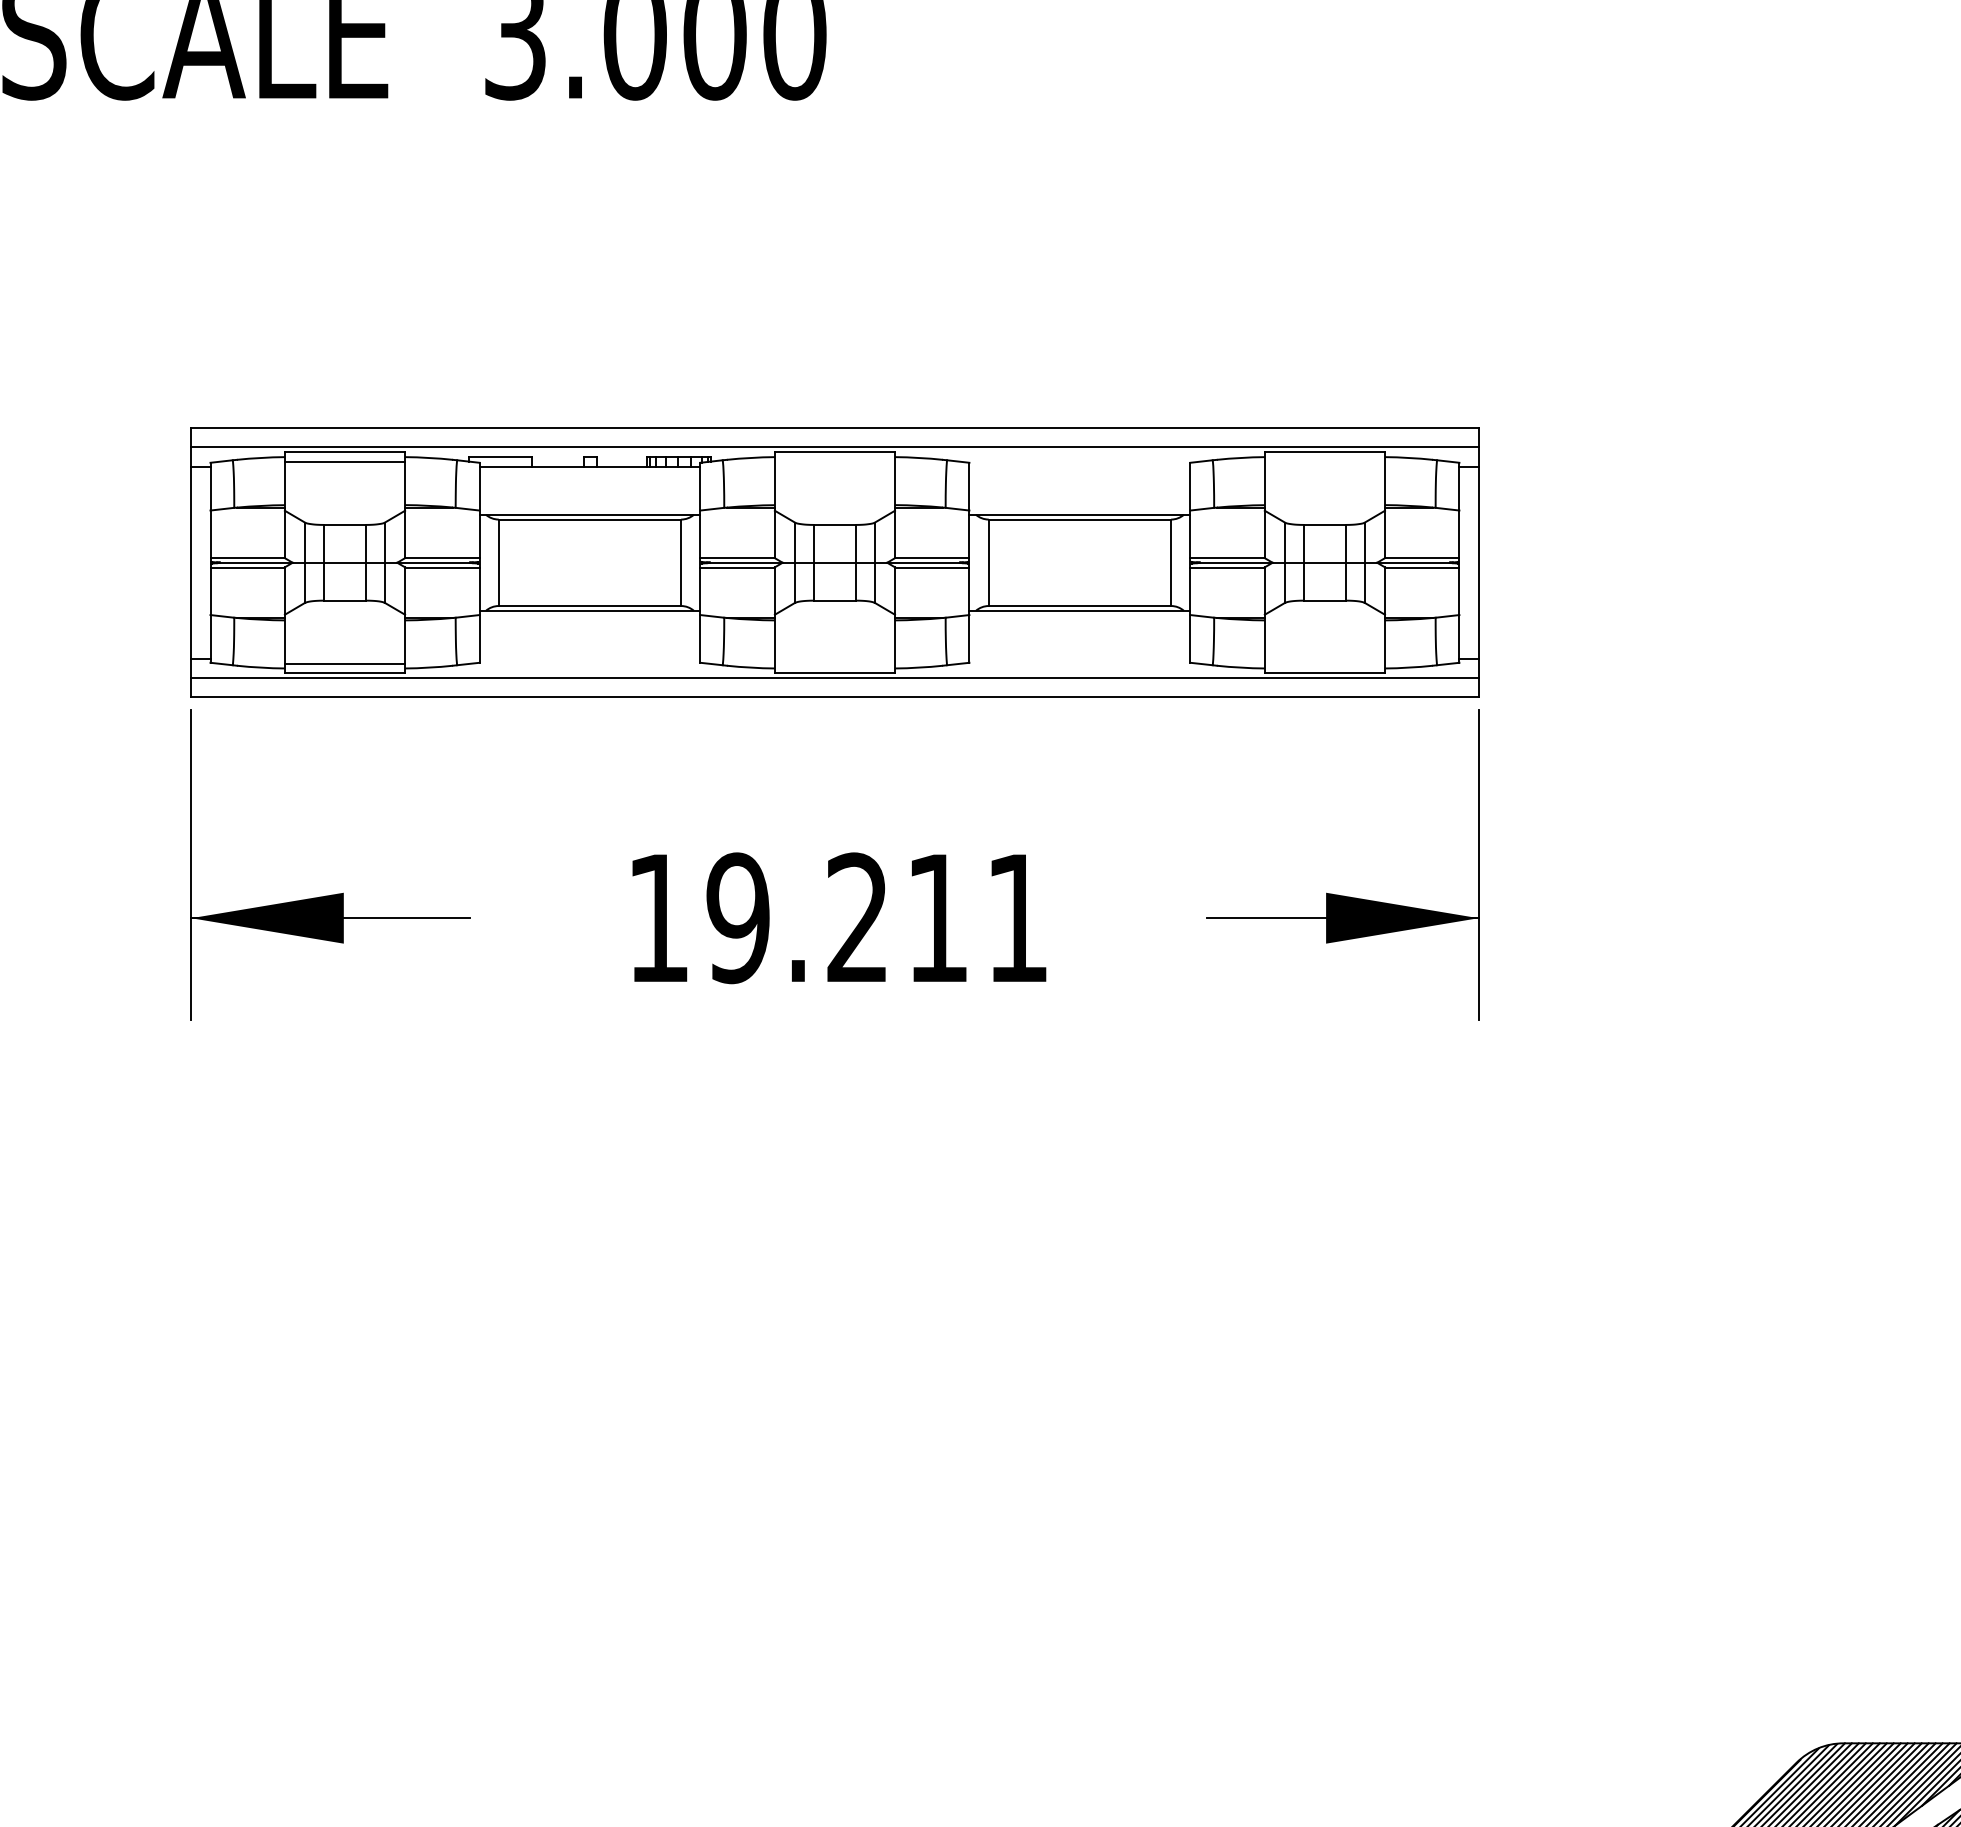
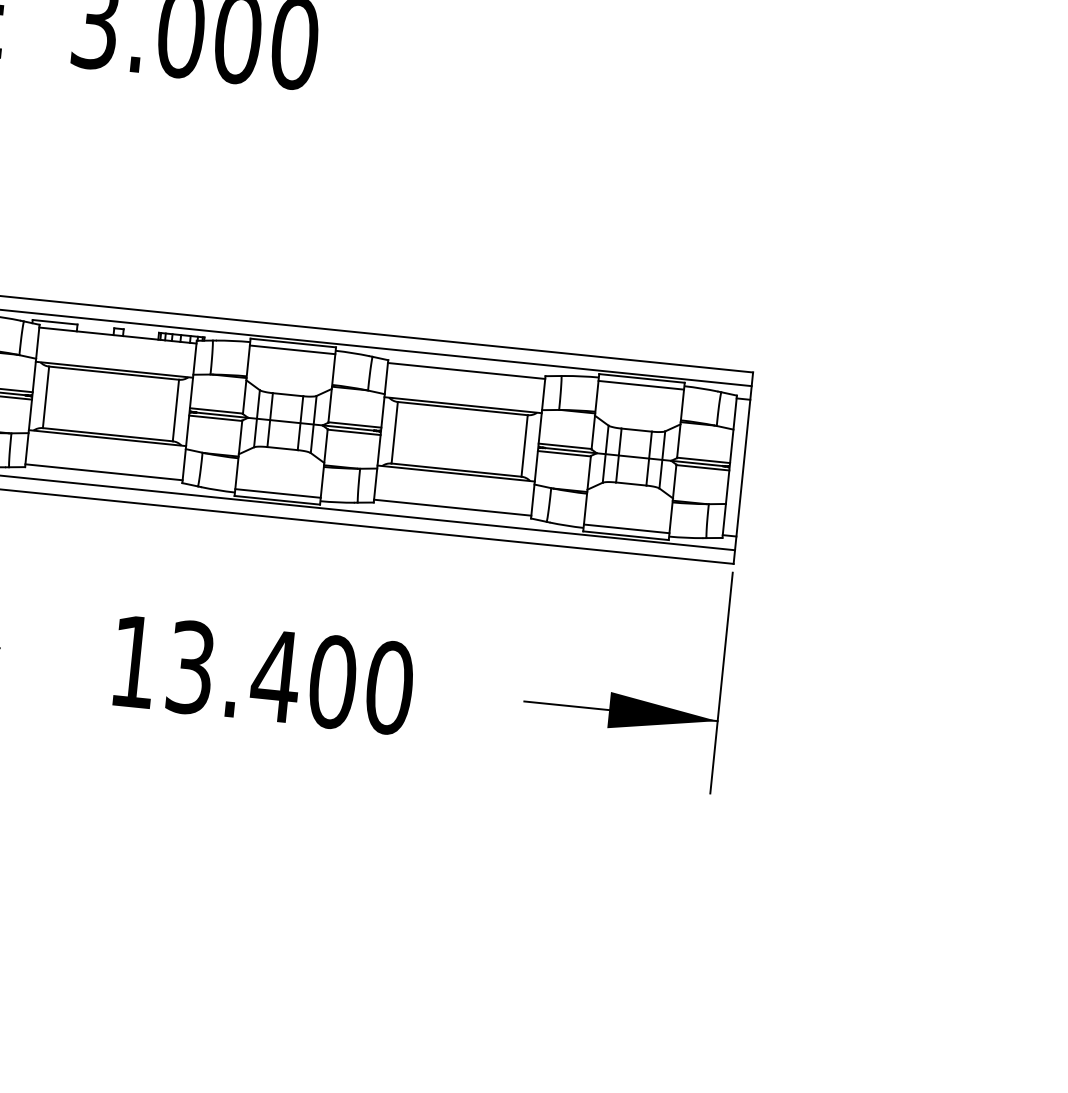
line: (834, 461) -> (292, 349), added
line: (1324, 461) -> (641, 384), added
line: (1079, 466) -> (466, 370), added
line: (589, 658) -> (103, 472), added
line: (1079, 658) -> (452, 507), added
line: (834, 663) -> (277, 493), added
line: (1324, 663) -> (626, 528), added
text: (877, 918) -> (289, 677), 19.211 -> 13.400

